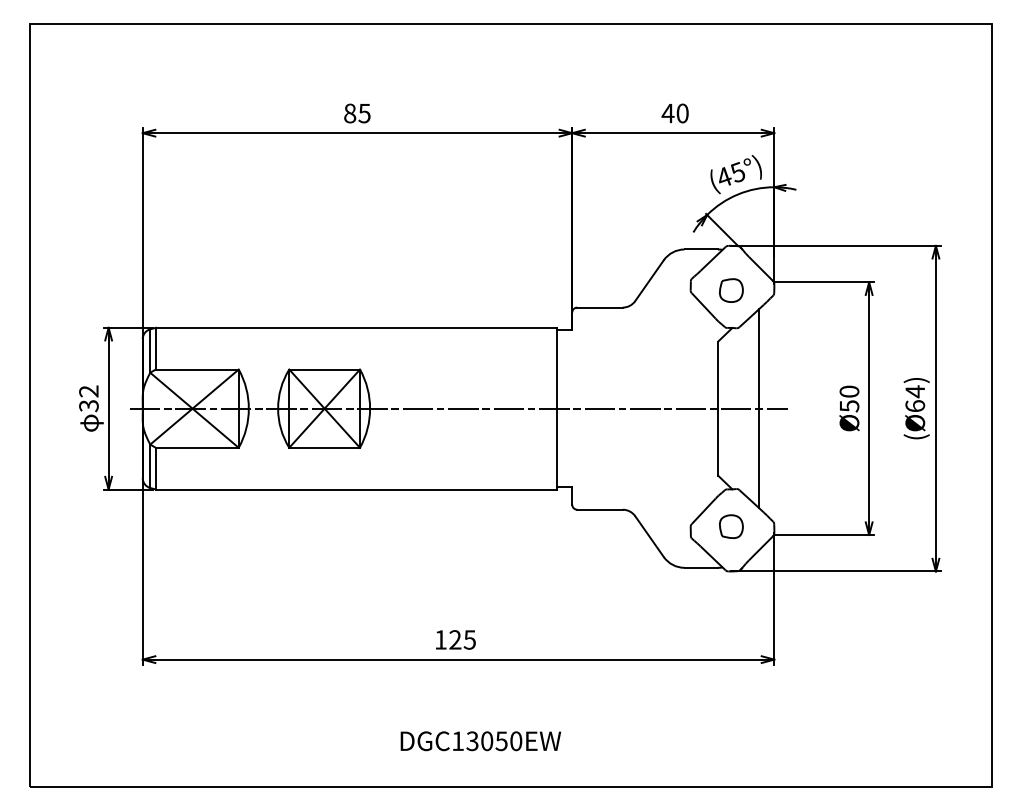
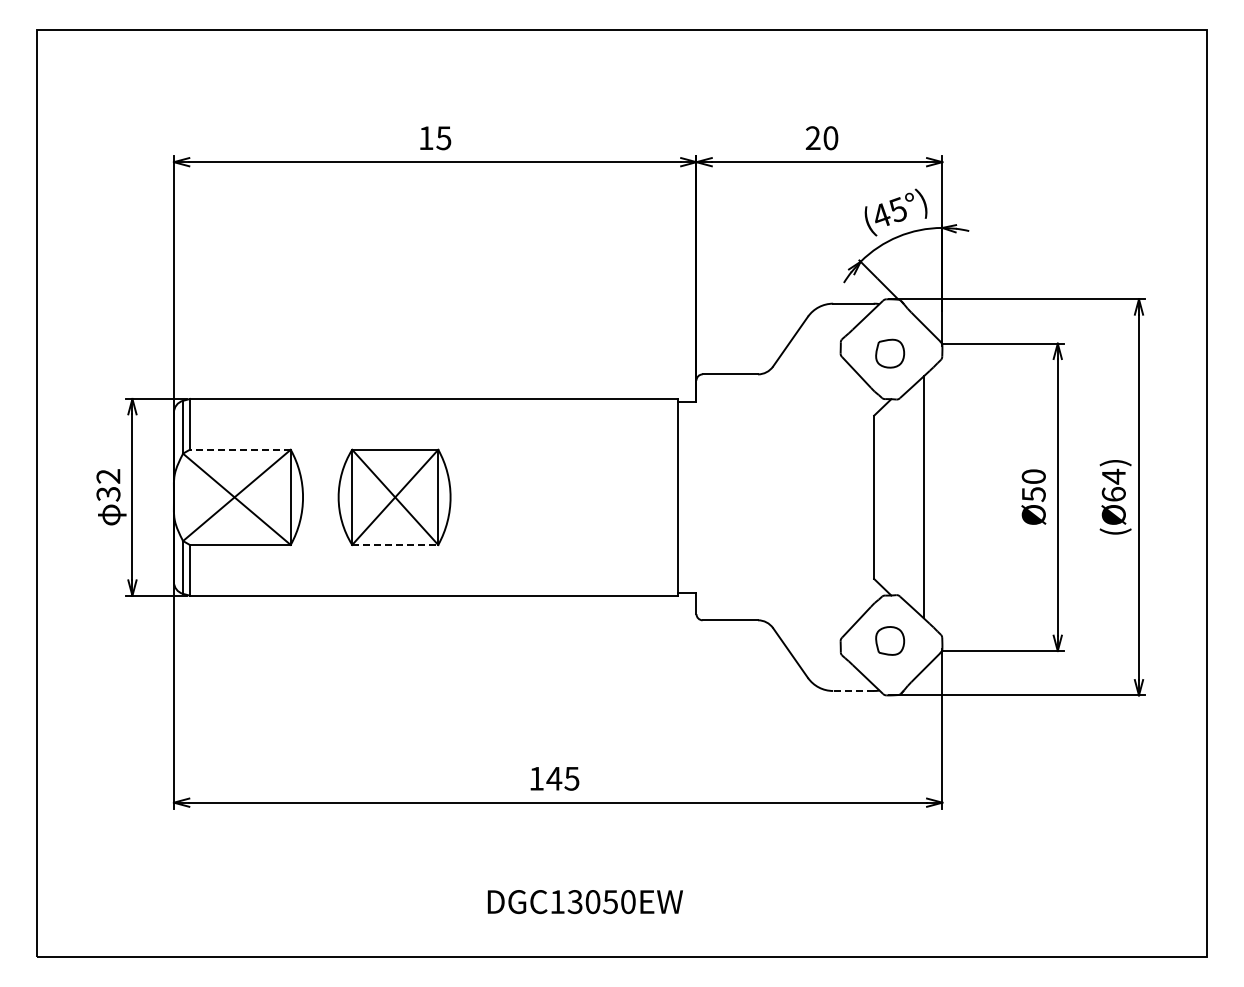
text: (668, 112) -> (813, 137), 40 -> 20
text: (350, 113) -> (426, 138), 85 -> 15
line: (196, 369) -> (239, 449), solid -> dashed
line: (458, 408) -> (558, 497), removed
line: (324, 447) -> (395, 544), solid -> dashed
line: (700, 567) -> (852, 690), solid -> dashed
text: (455, 639) -> (554, 778), 125 -> 145

